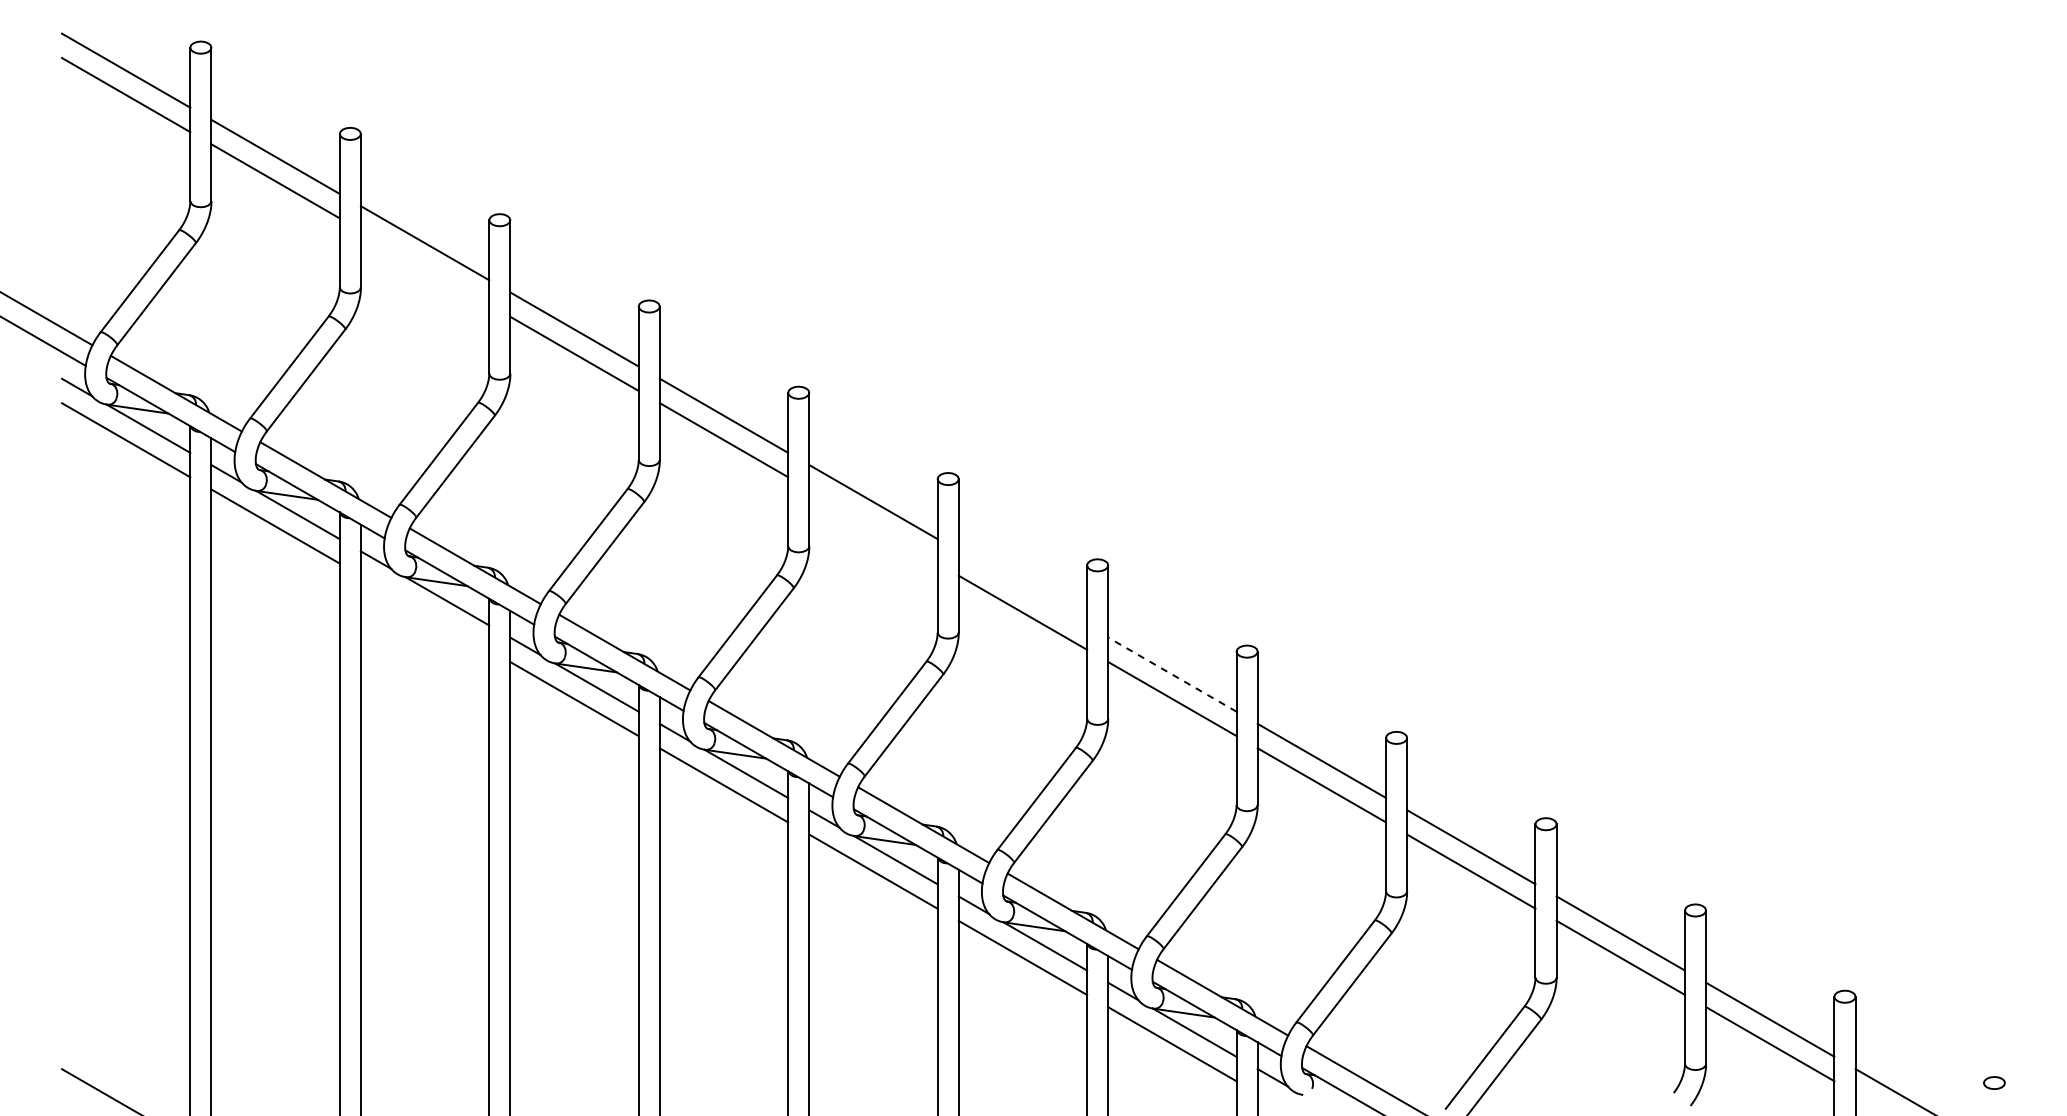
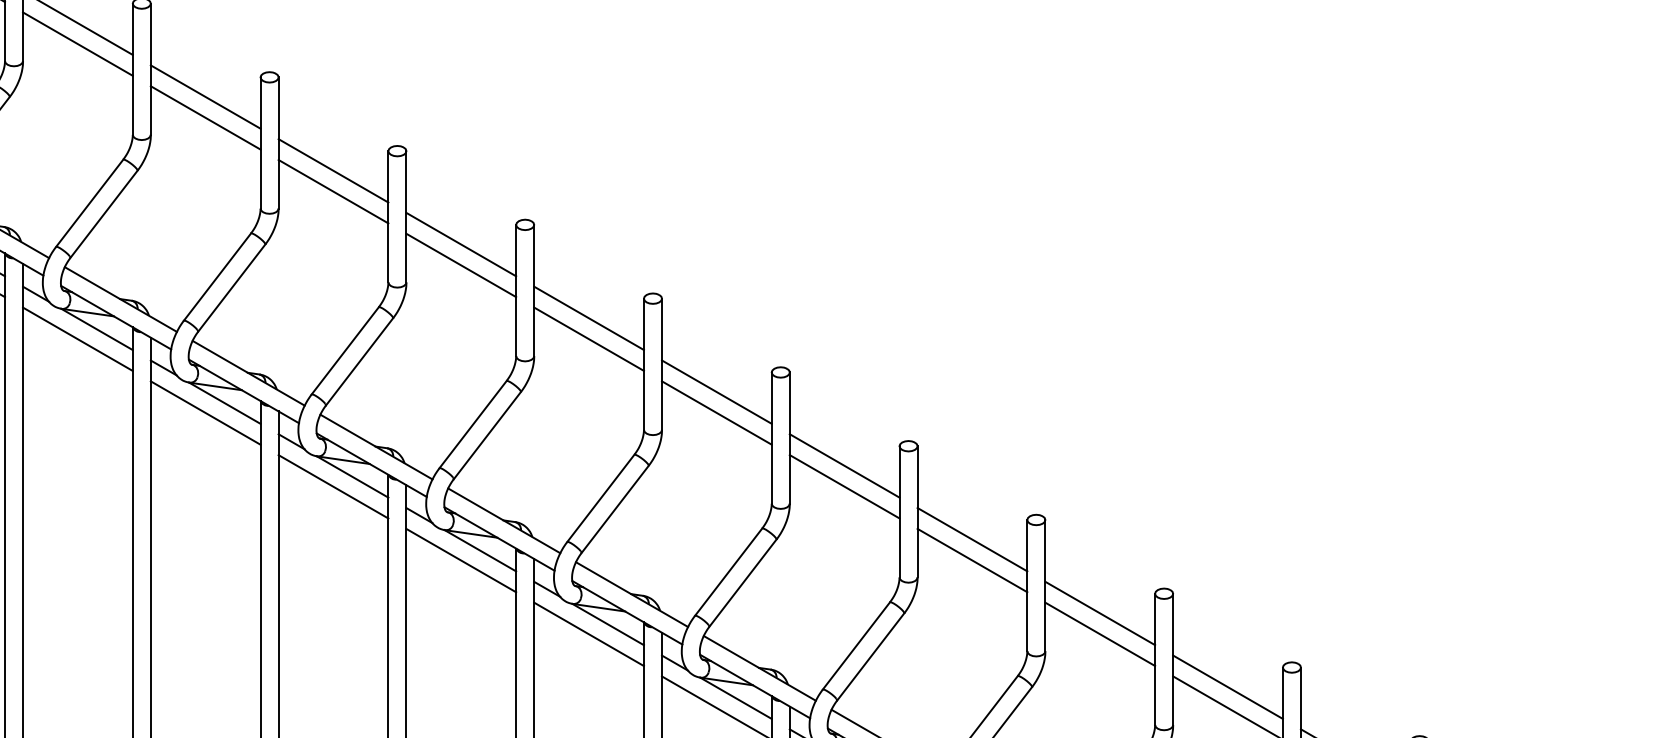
line: (424, 267) -> (205, 117), added
line: (873, 526) -> (589, 339), added
line: (1022, 588) -> (716, 392), added
line: (424, 612) -> (205, 412), added
line: (1171, 674) -> (843, 465), dashed -> solid

